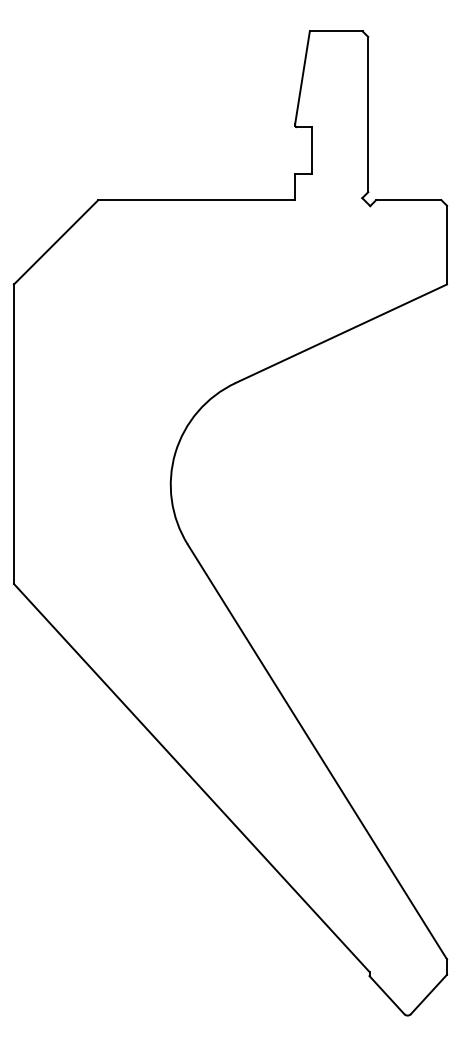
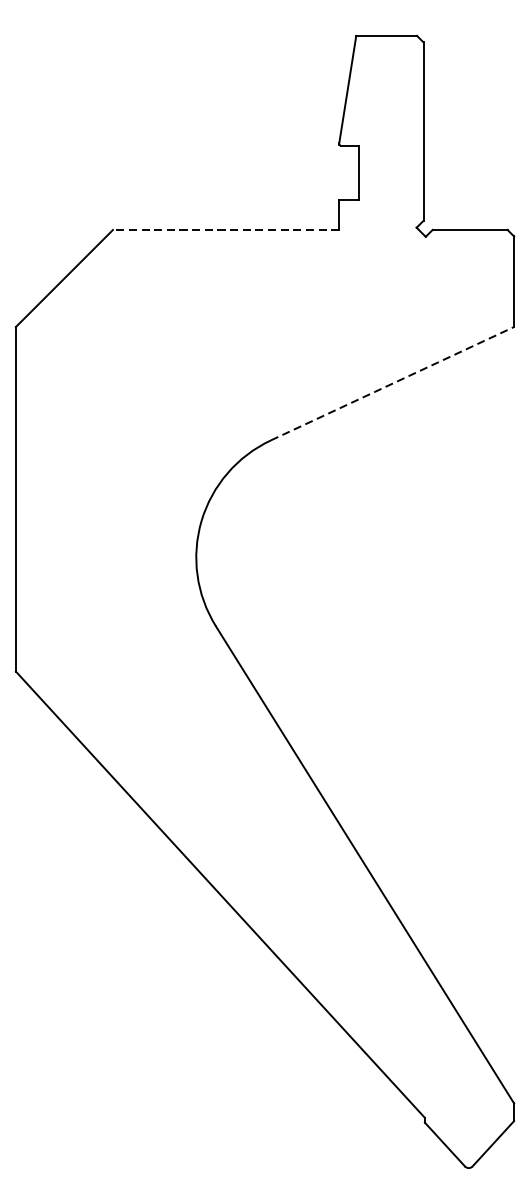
line: (196, 200) -> (225, 230), solid -> dashed
line: (341, 333) -> (392, 383), solid -> dashed

